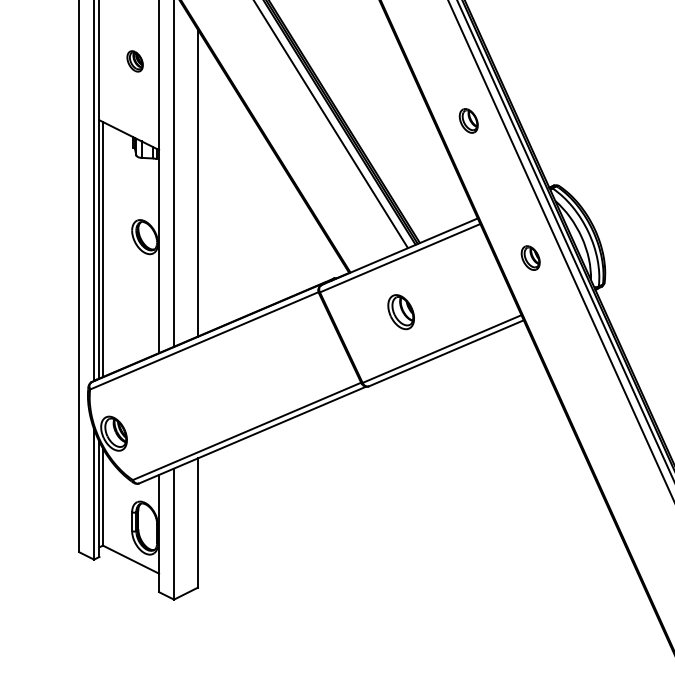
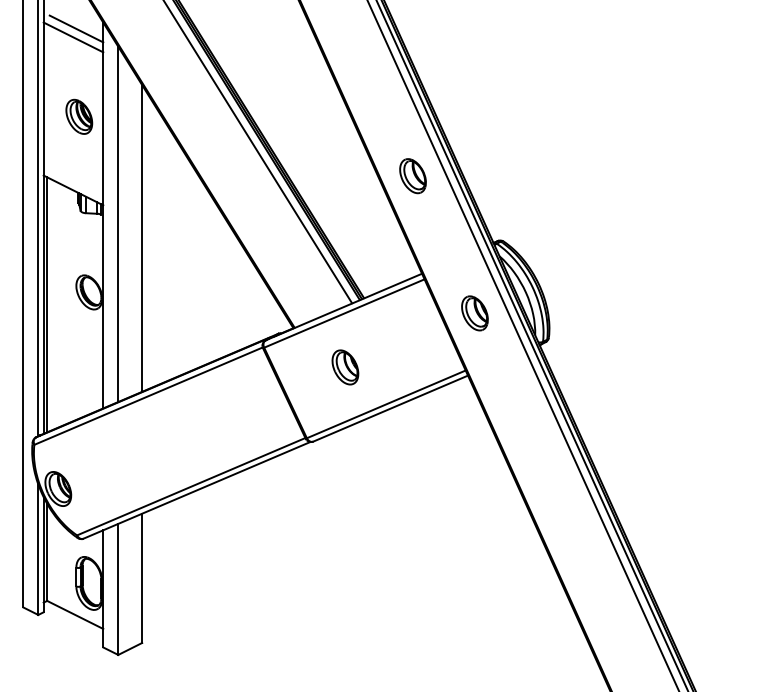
part: (135, 61) -> (79, 116), size x1.67
part: (468, 121) -> (412, 176), size x1.43
part: (530, 258) -> (474, 313), size x1.43

